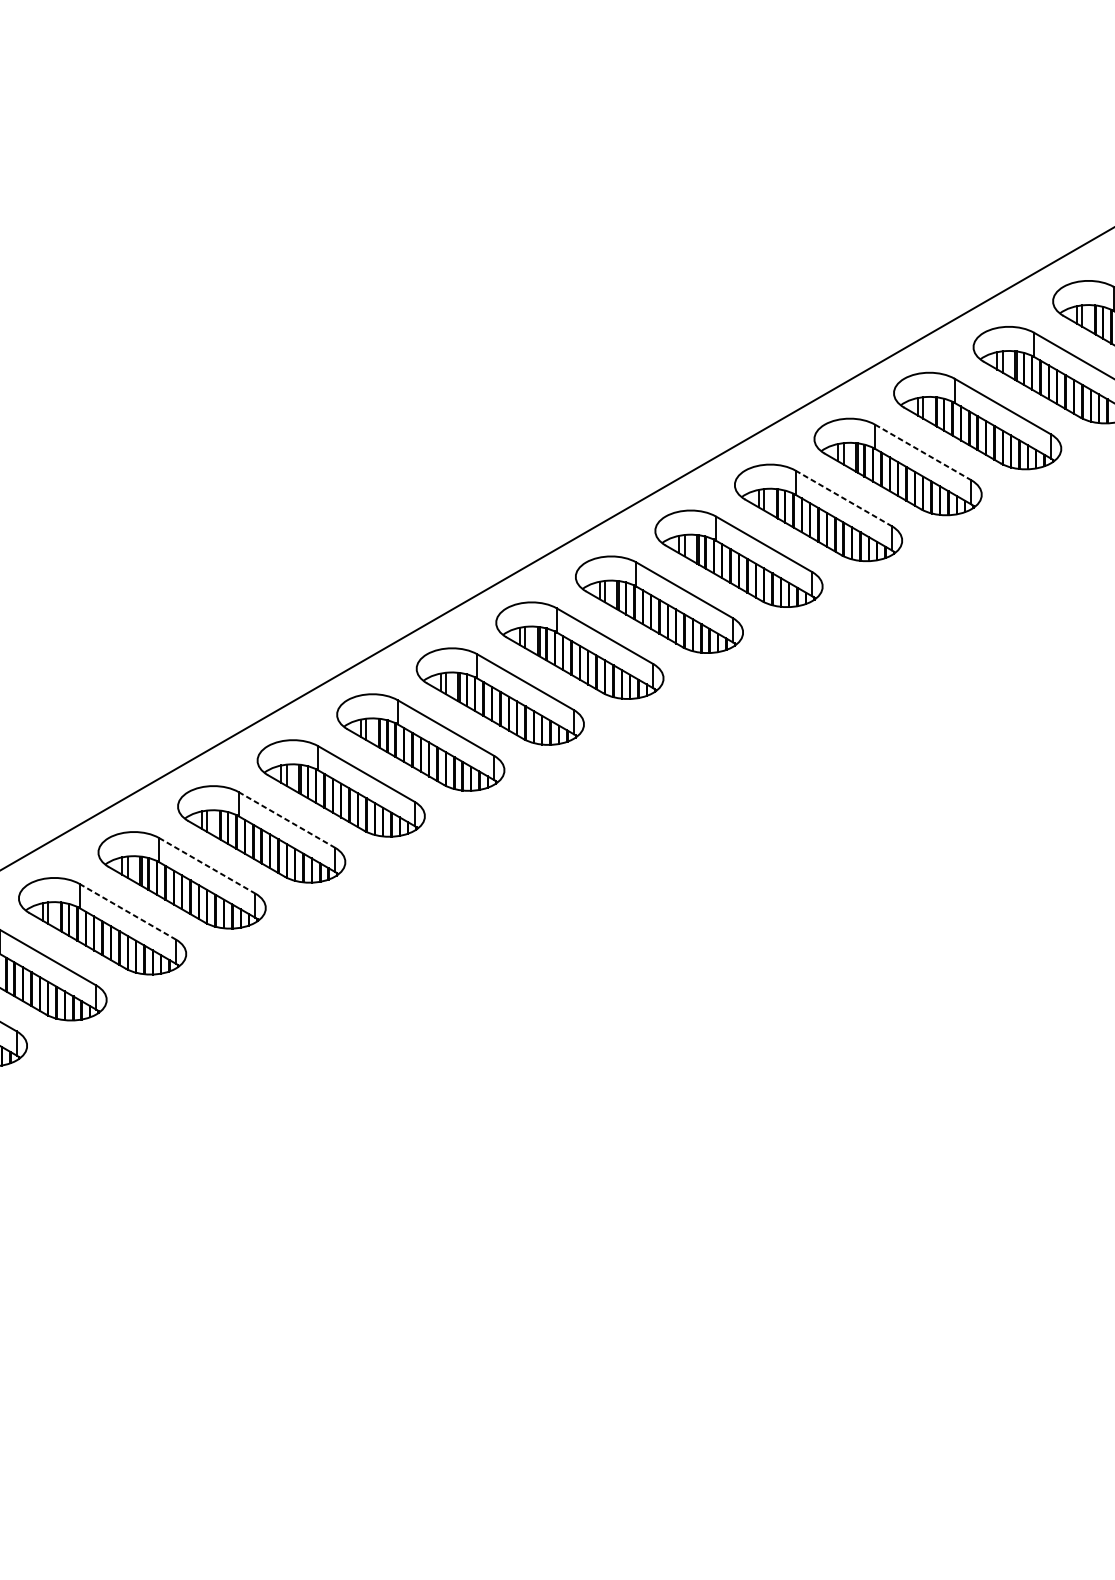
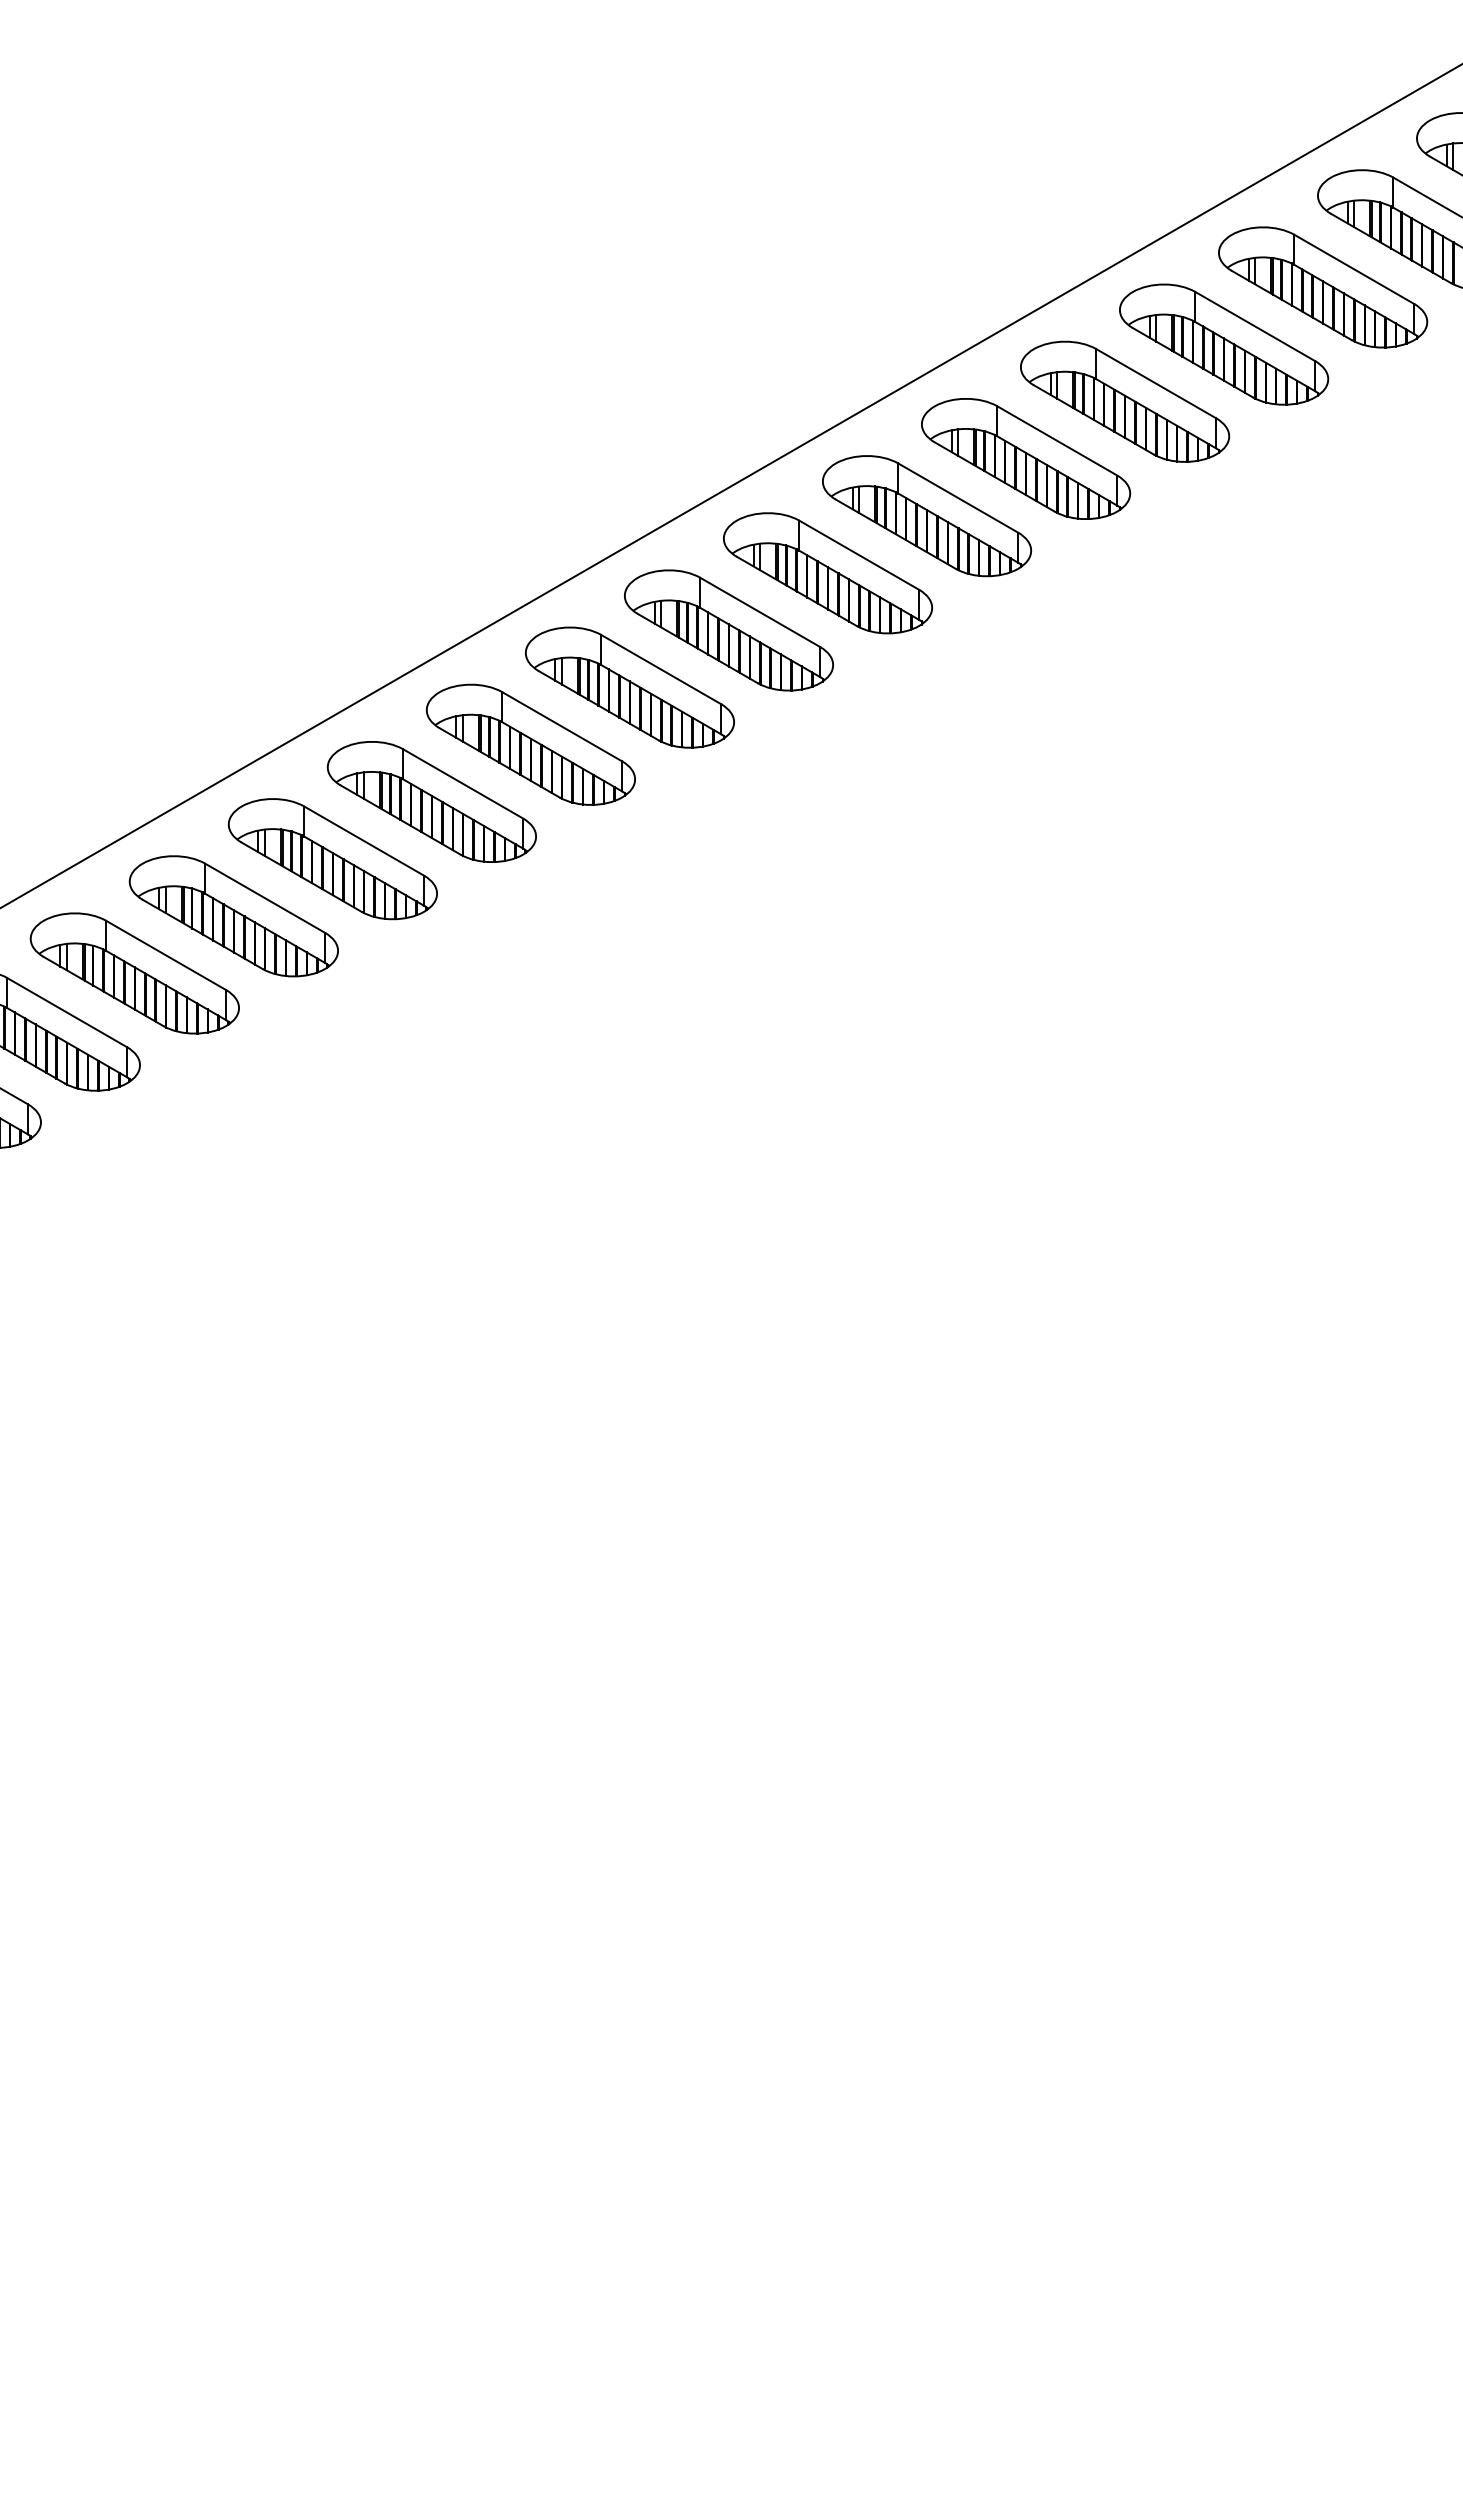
line: (923, 453) -> (1156, 384), dashed -> solid
line: (843, 498) -> (1057, 441), dashed -> solid
line: (287, 820) -> (364, 841), dashed -> solid
line: (207, 866) -> (265, 898), dashed -> solid
line: (127, 911) -> (166, 955), dashed -> solid

